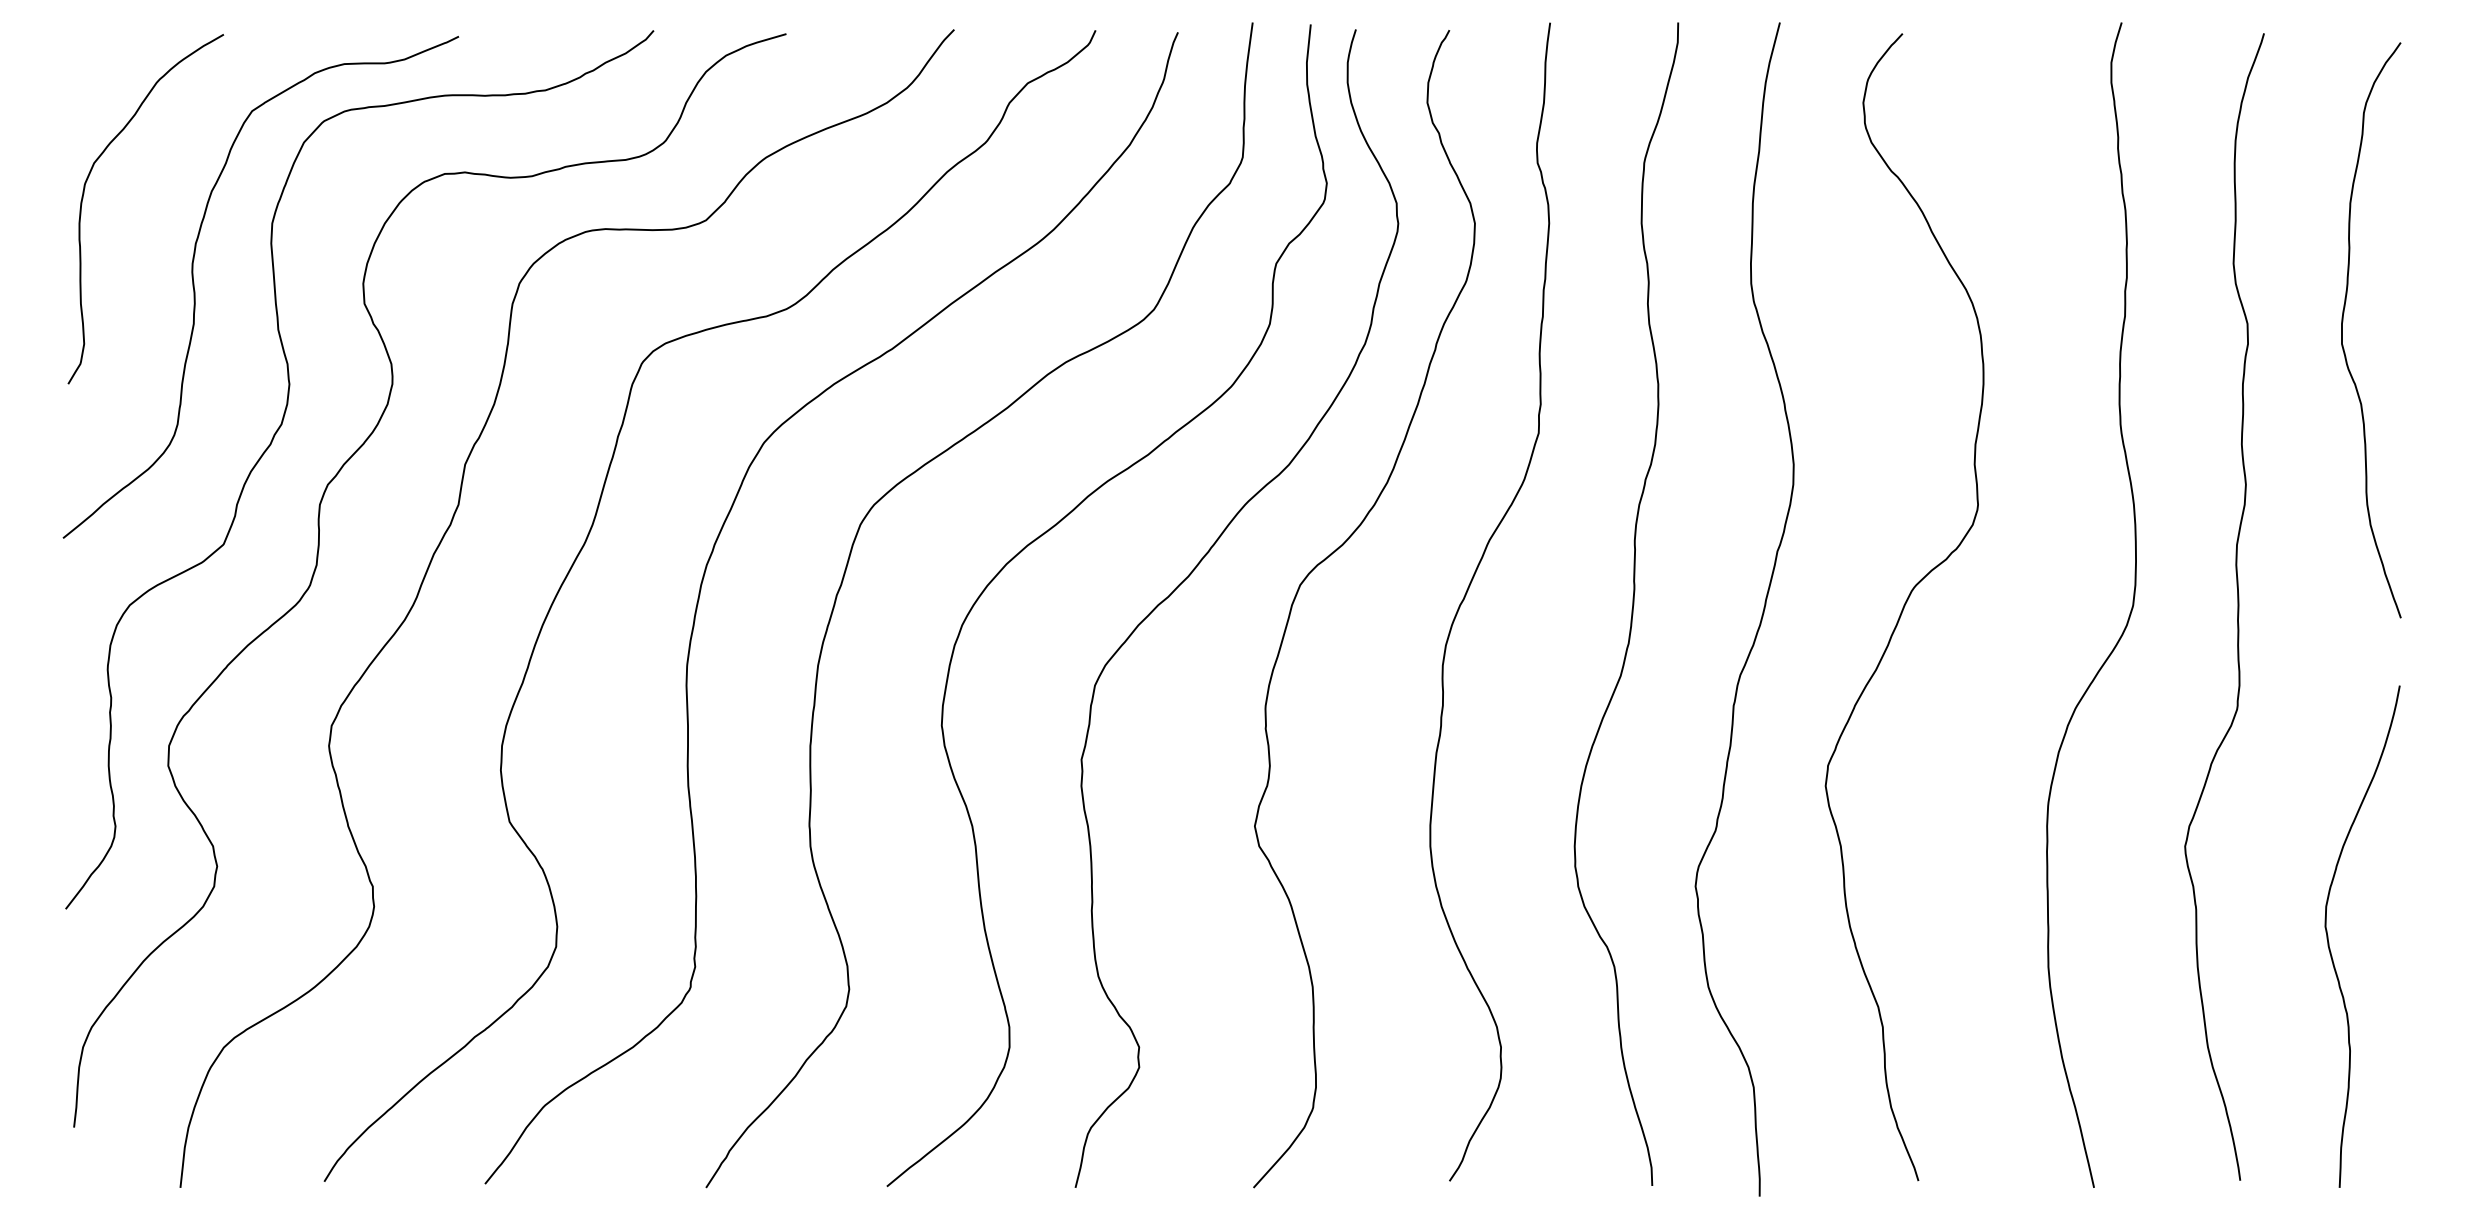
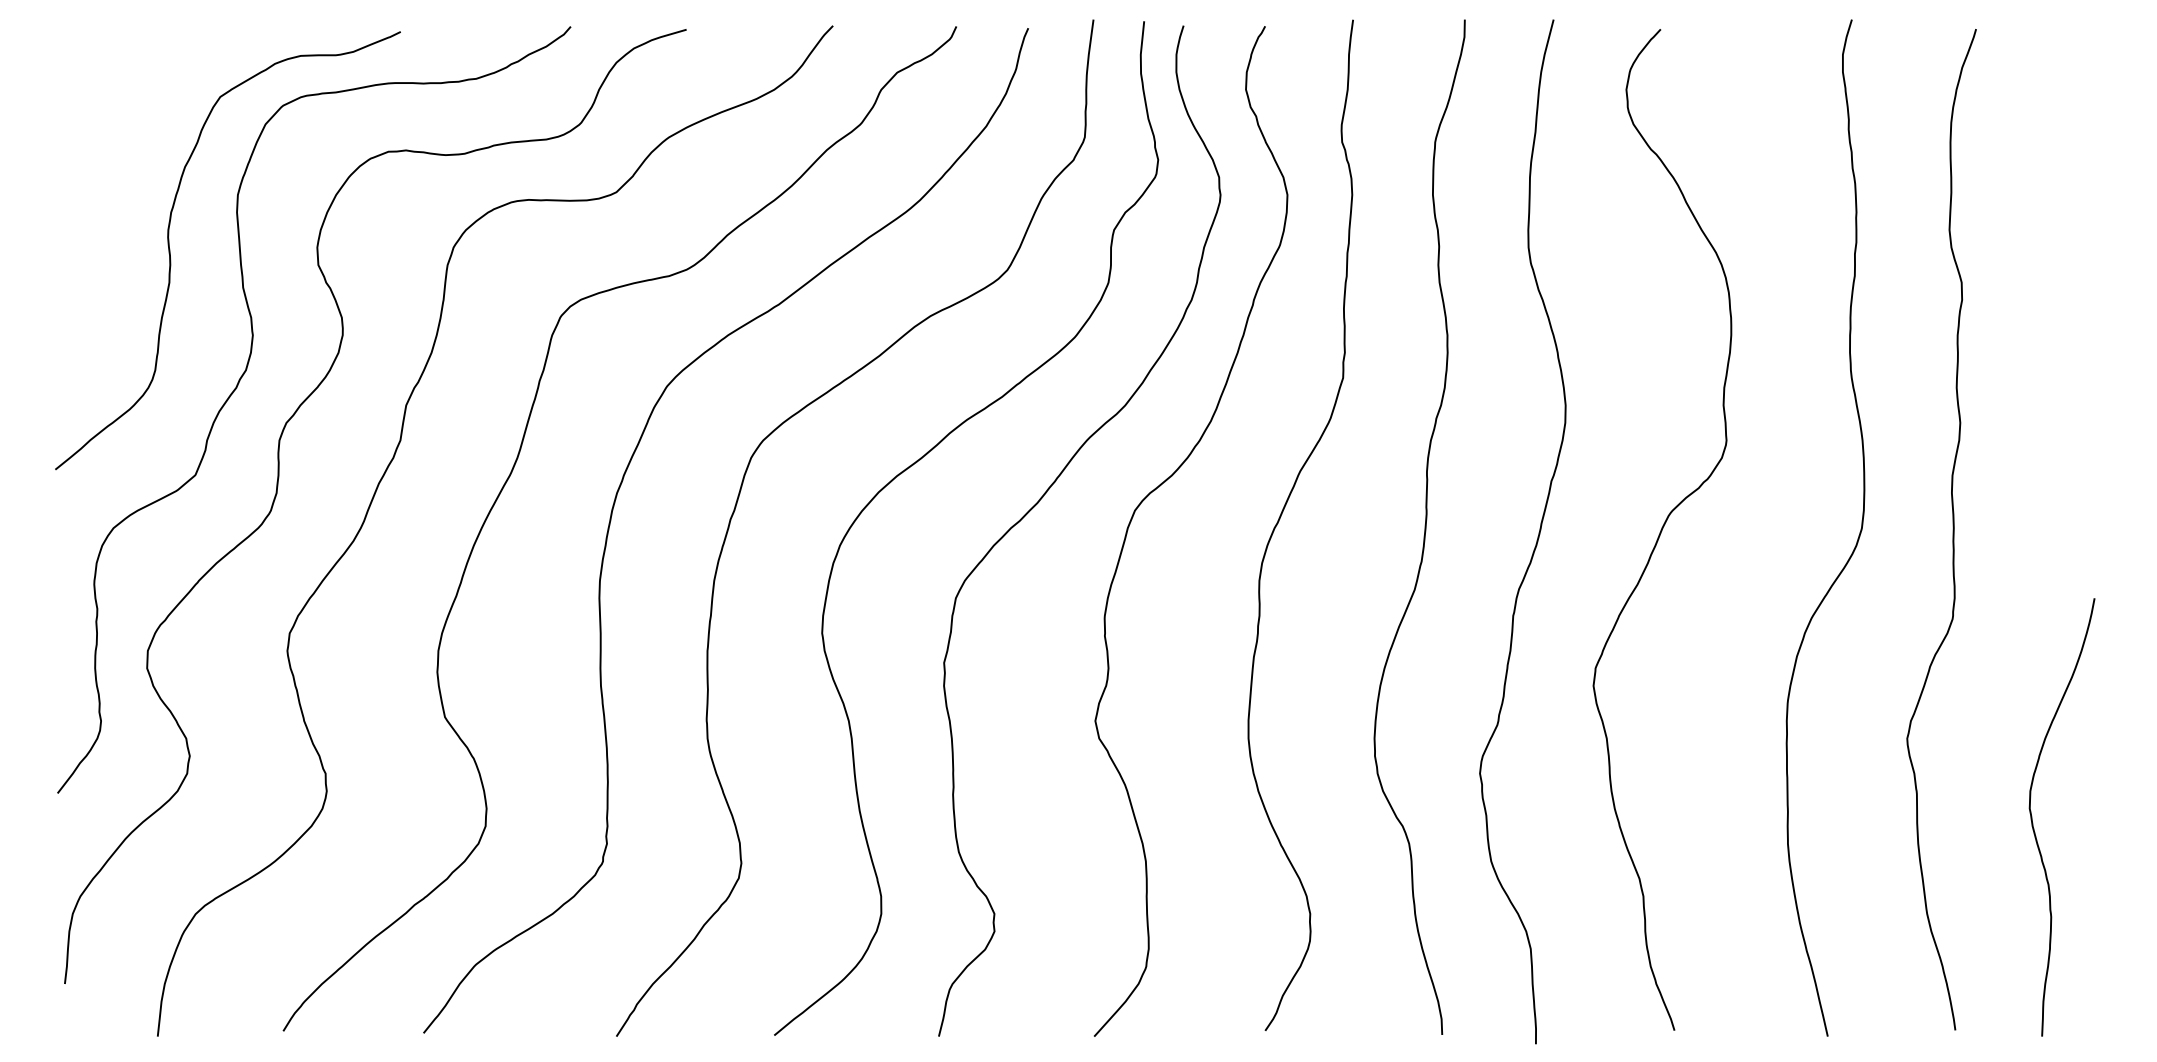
curve: (84, 194) -> (74, 169), removed
curve: (2342, 330) -> (2044, 288), removed

